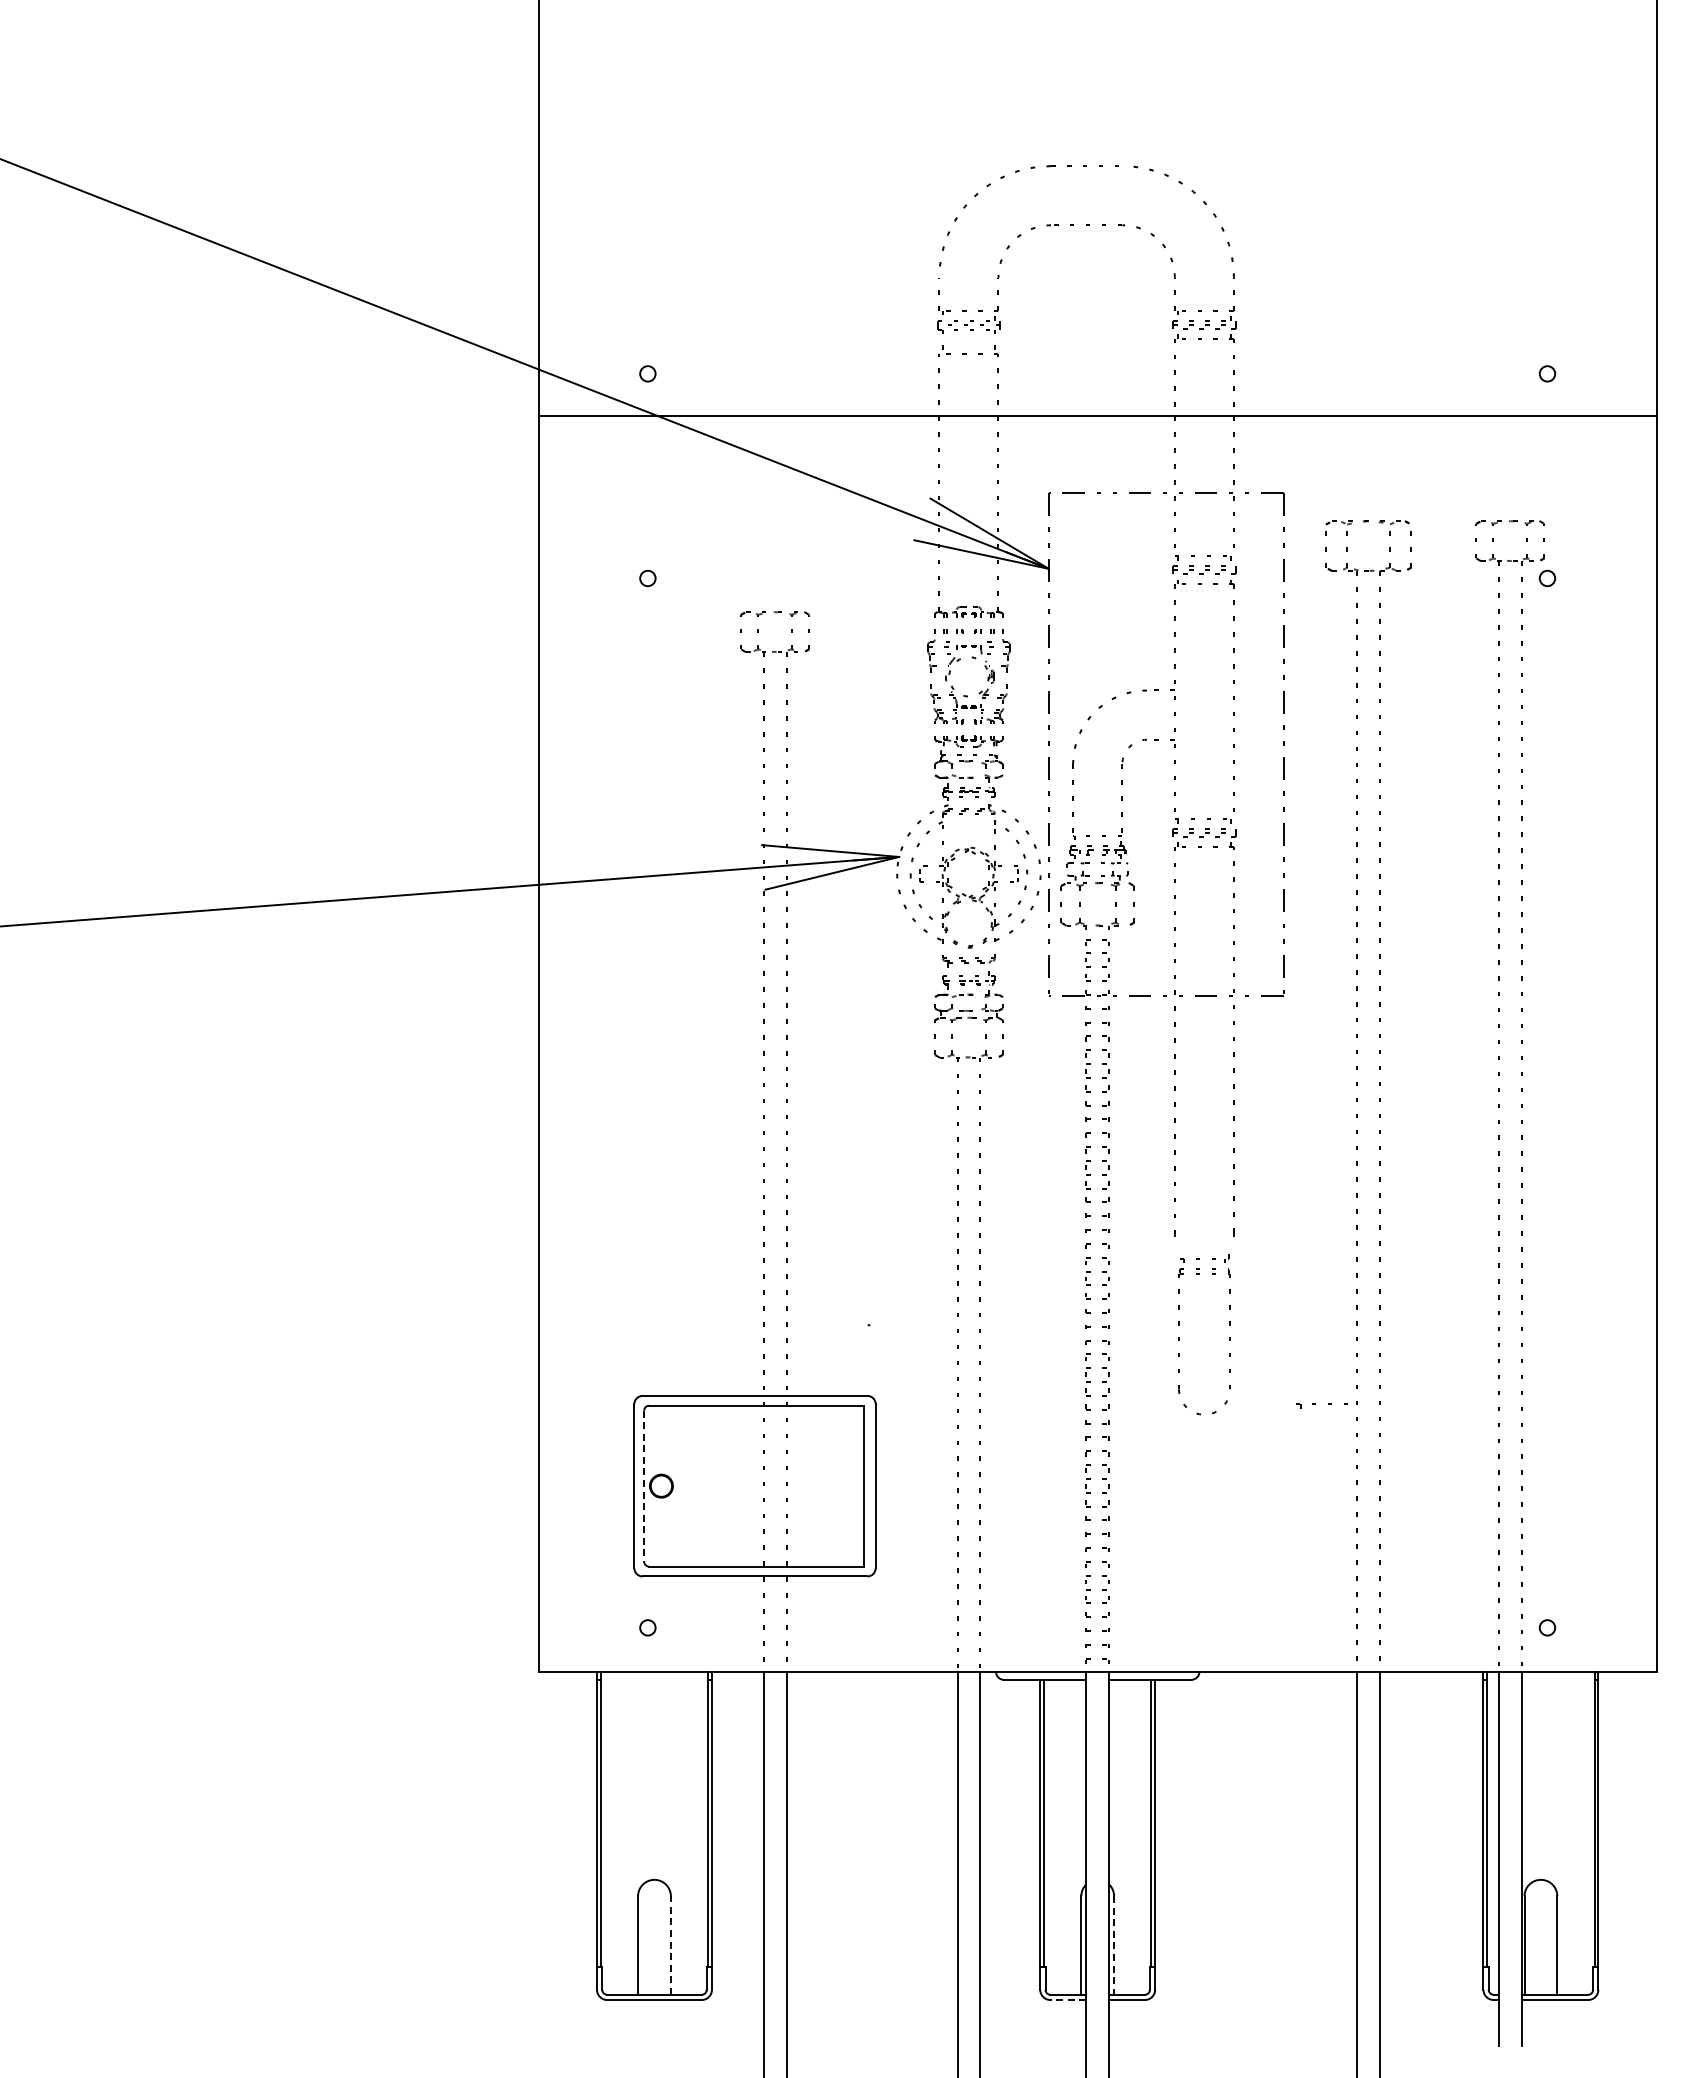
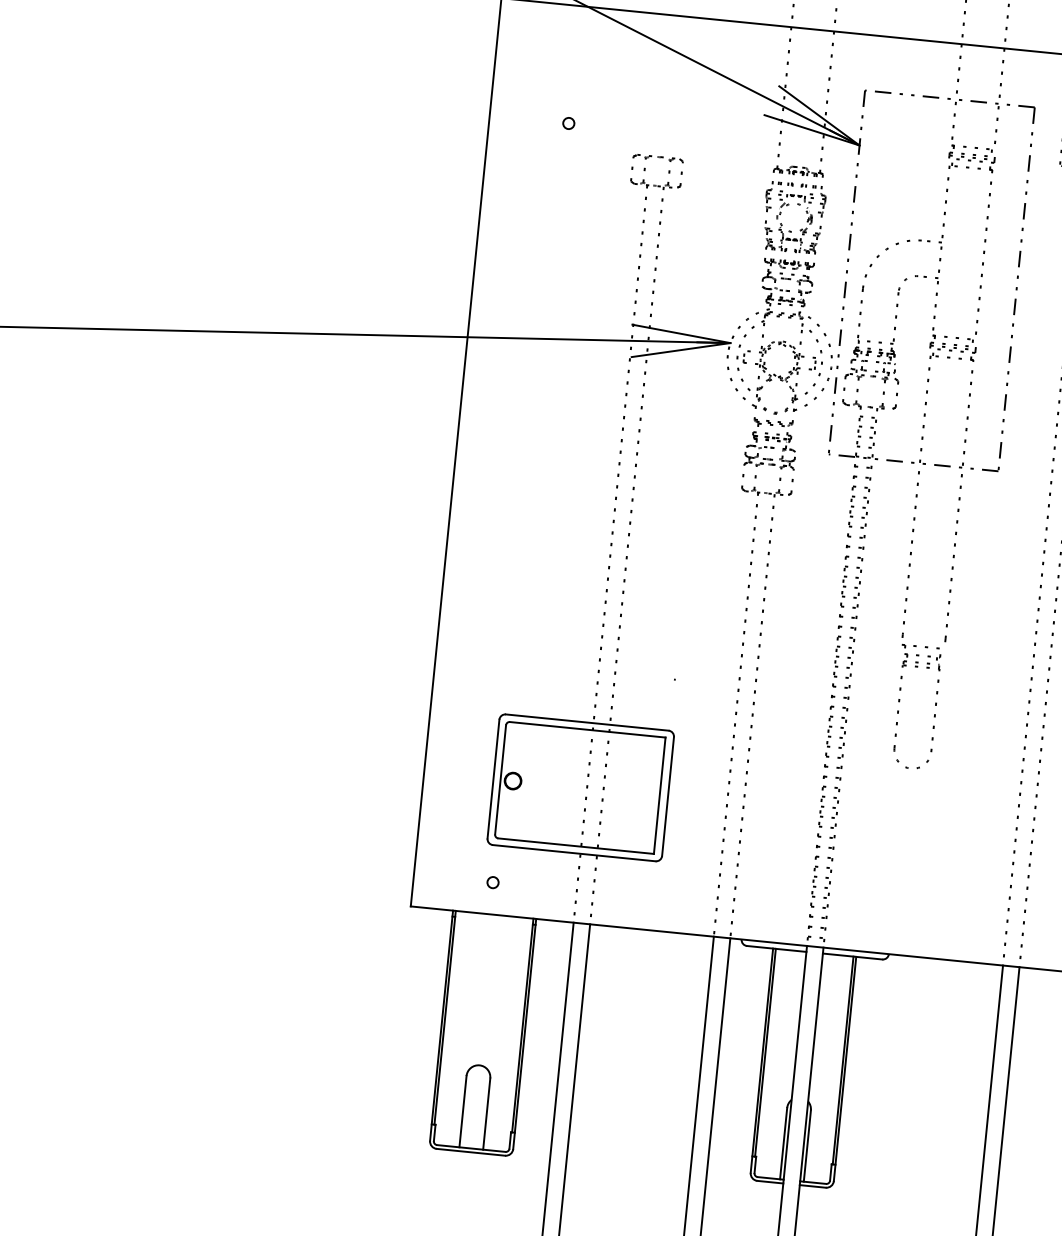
part: (1315, 1404) -> (915, 646), moved
line: (644, 1486) -> (500, 780), dashed -> solid
line: (670, 1945) -> (486, 1114), dashed -> solid
line: (1114, 1945) -> (807, 1146), dashed -> solid
line: (1068, 1999) -> (770, 1181), dashed -> solid

